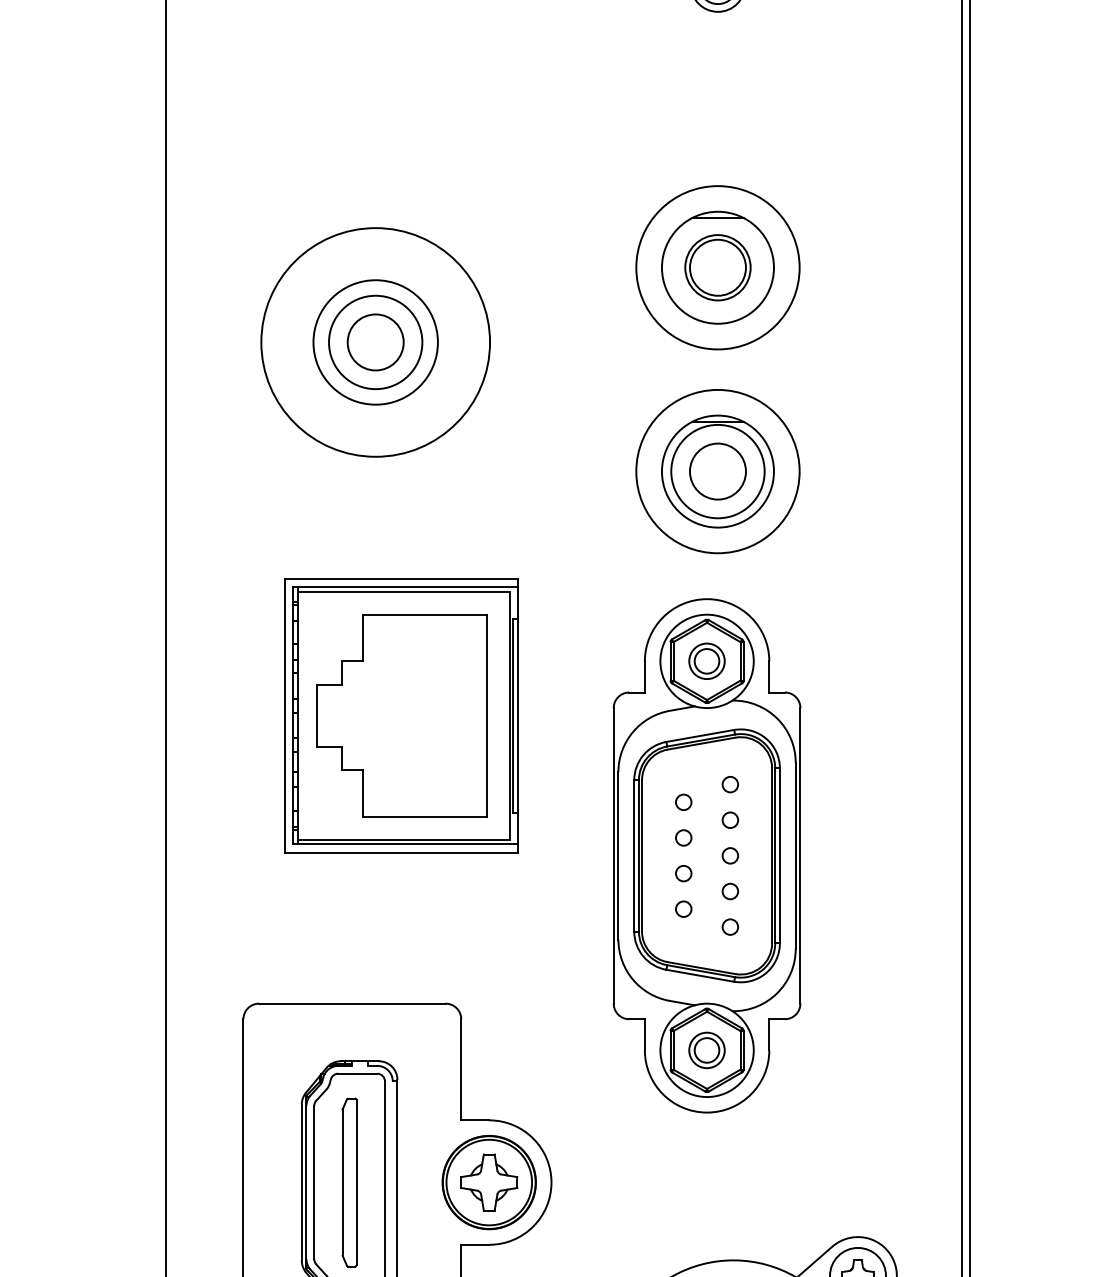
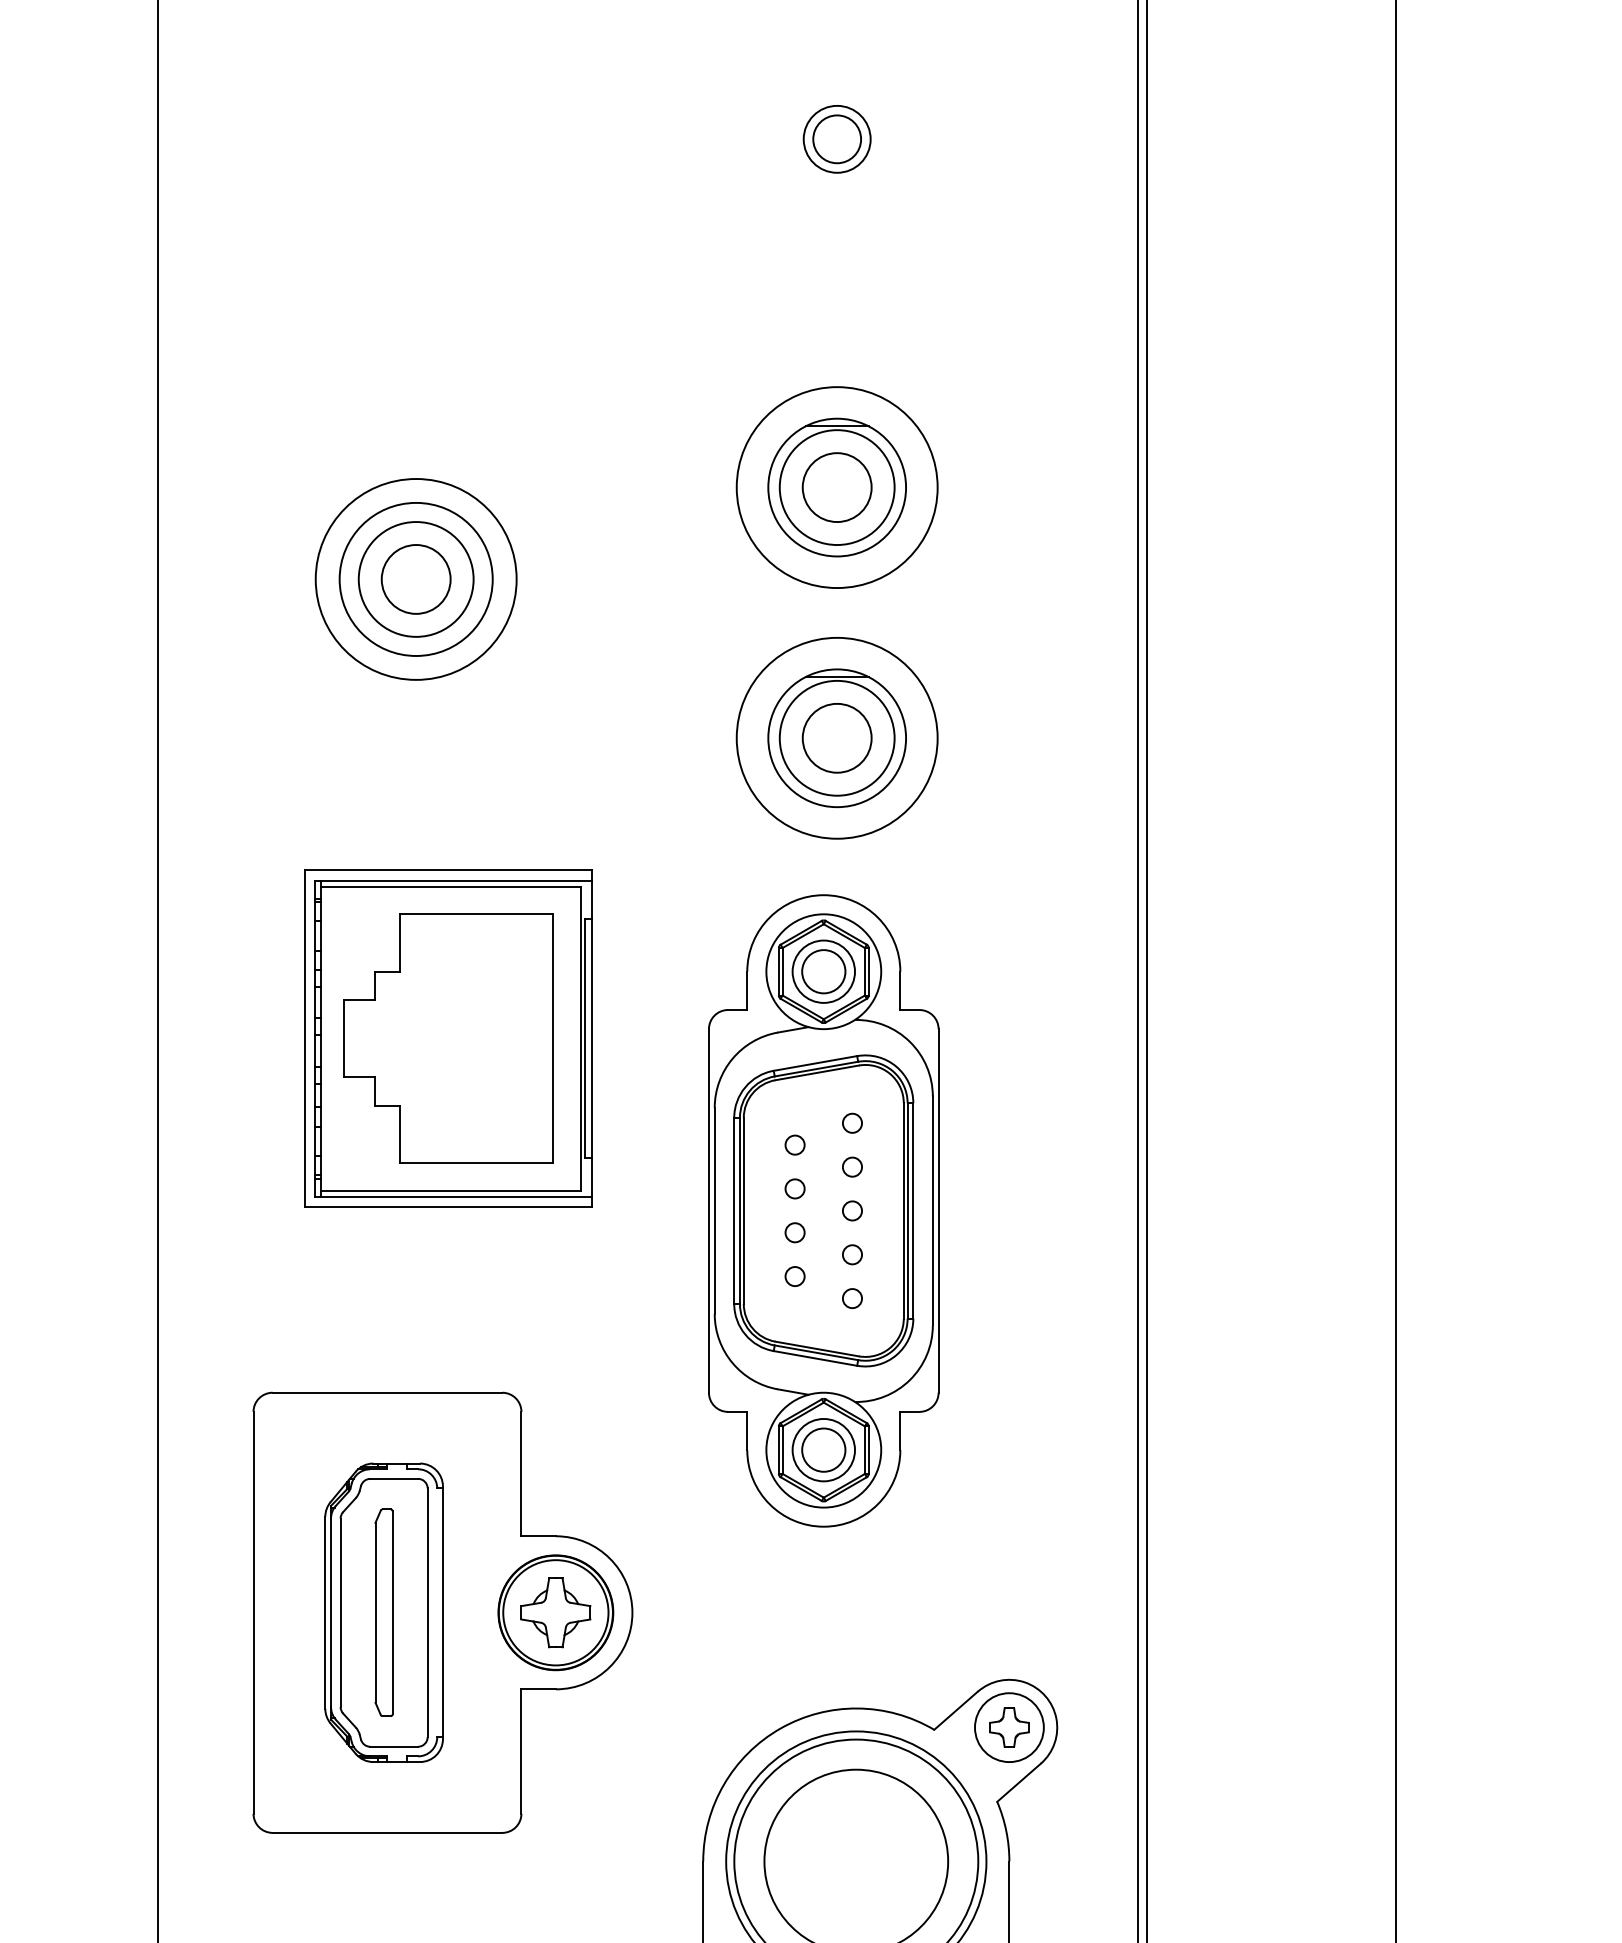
circle: (717, 267) -> (836, 487), size x1.43
circle: (375, 342) -> (415, 579), size x0.71
part: (706, 661) -> (823, 971), size x1.43
part: (706, 1050) -> (823, 1450), size x1.43

